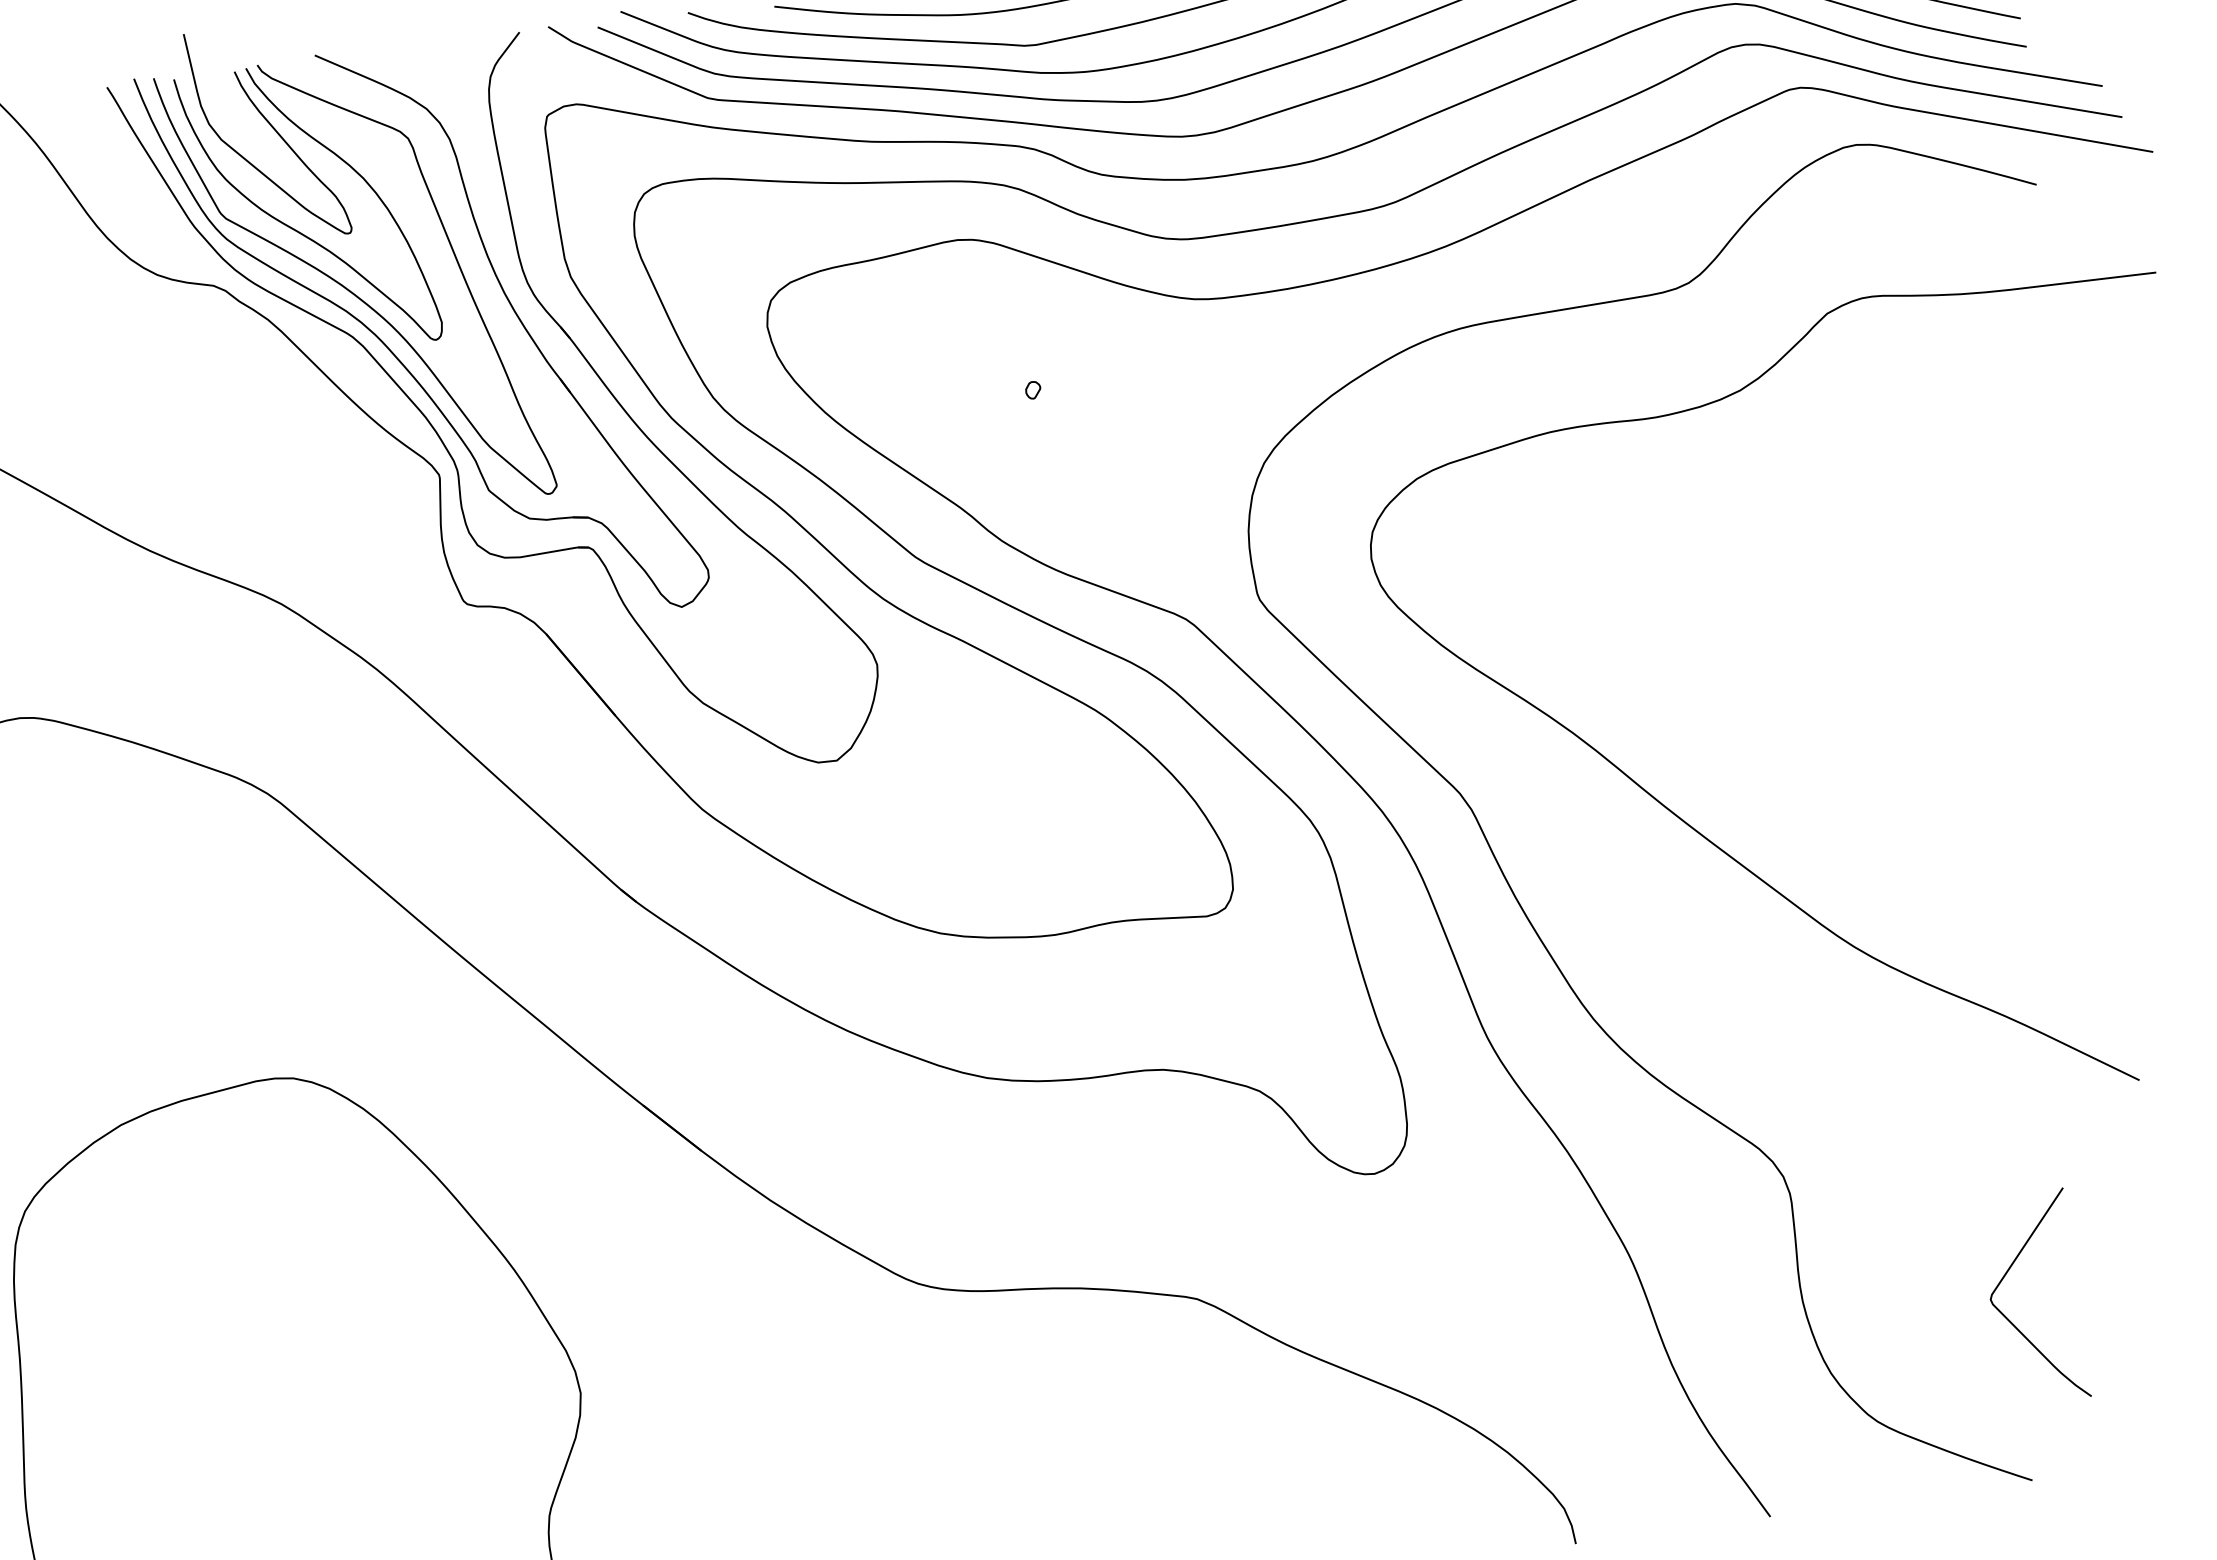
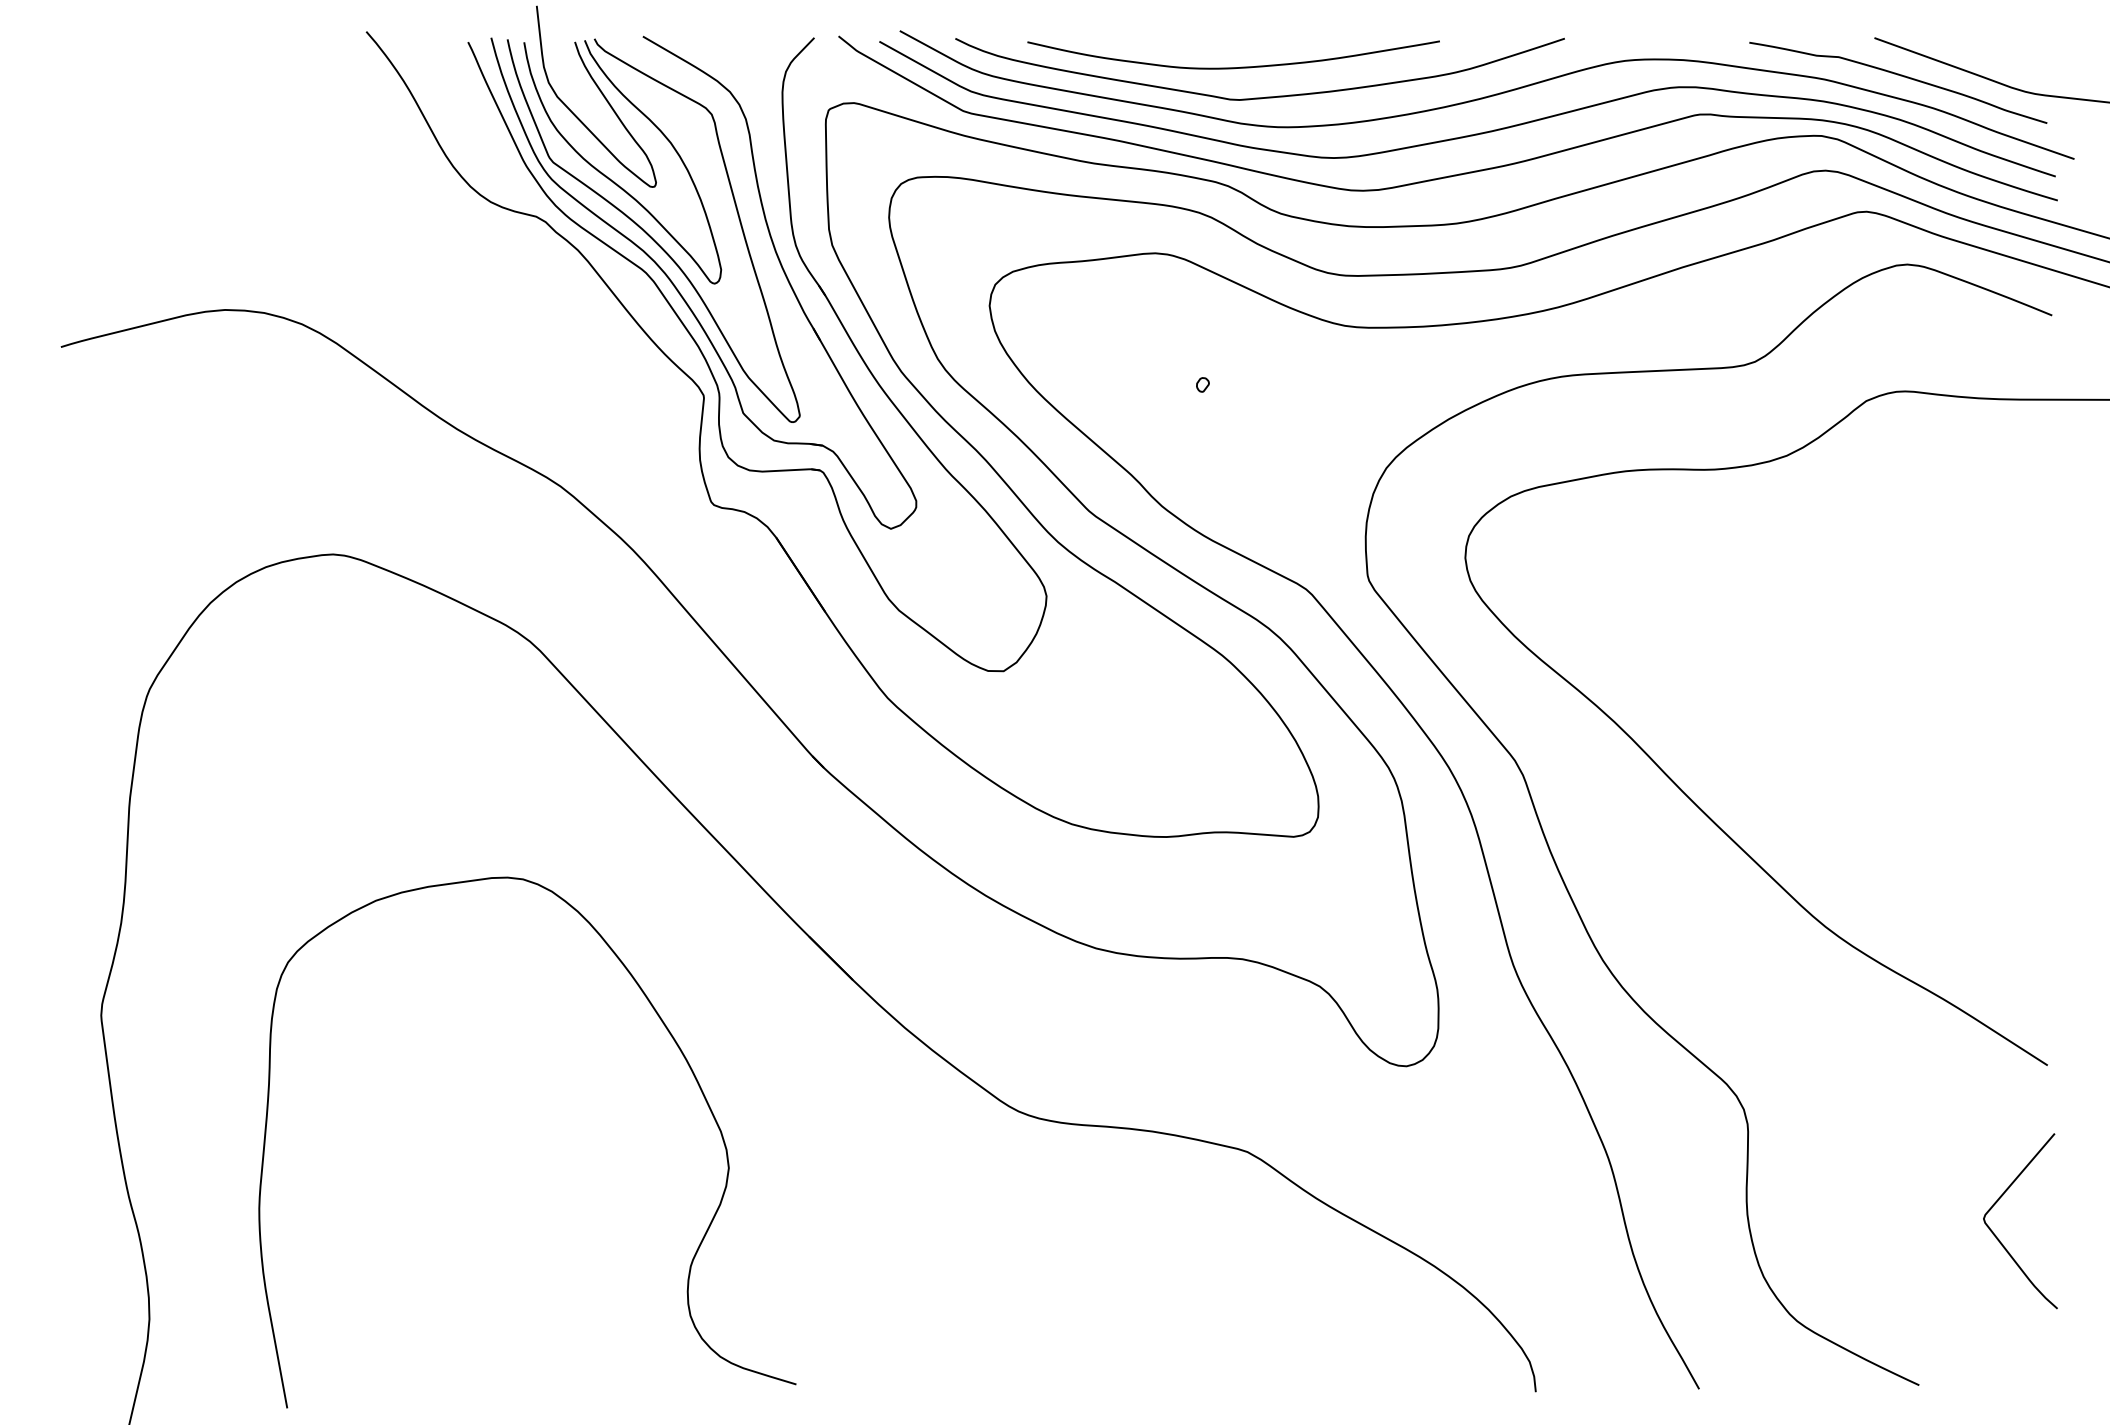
curve: (2012, 1322) -> (1999, 1239), moved

